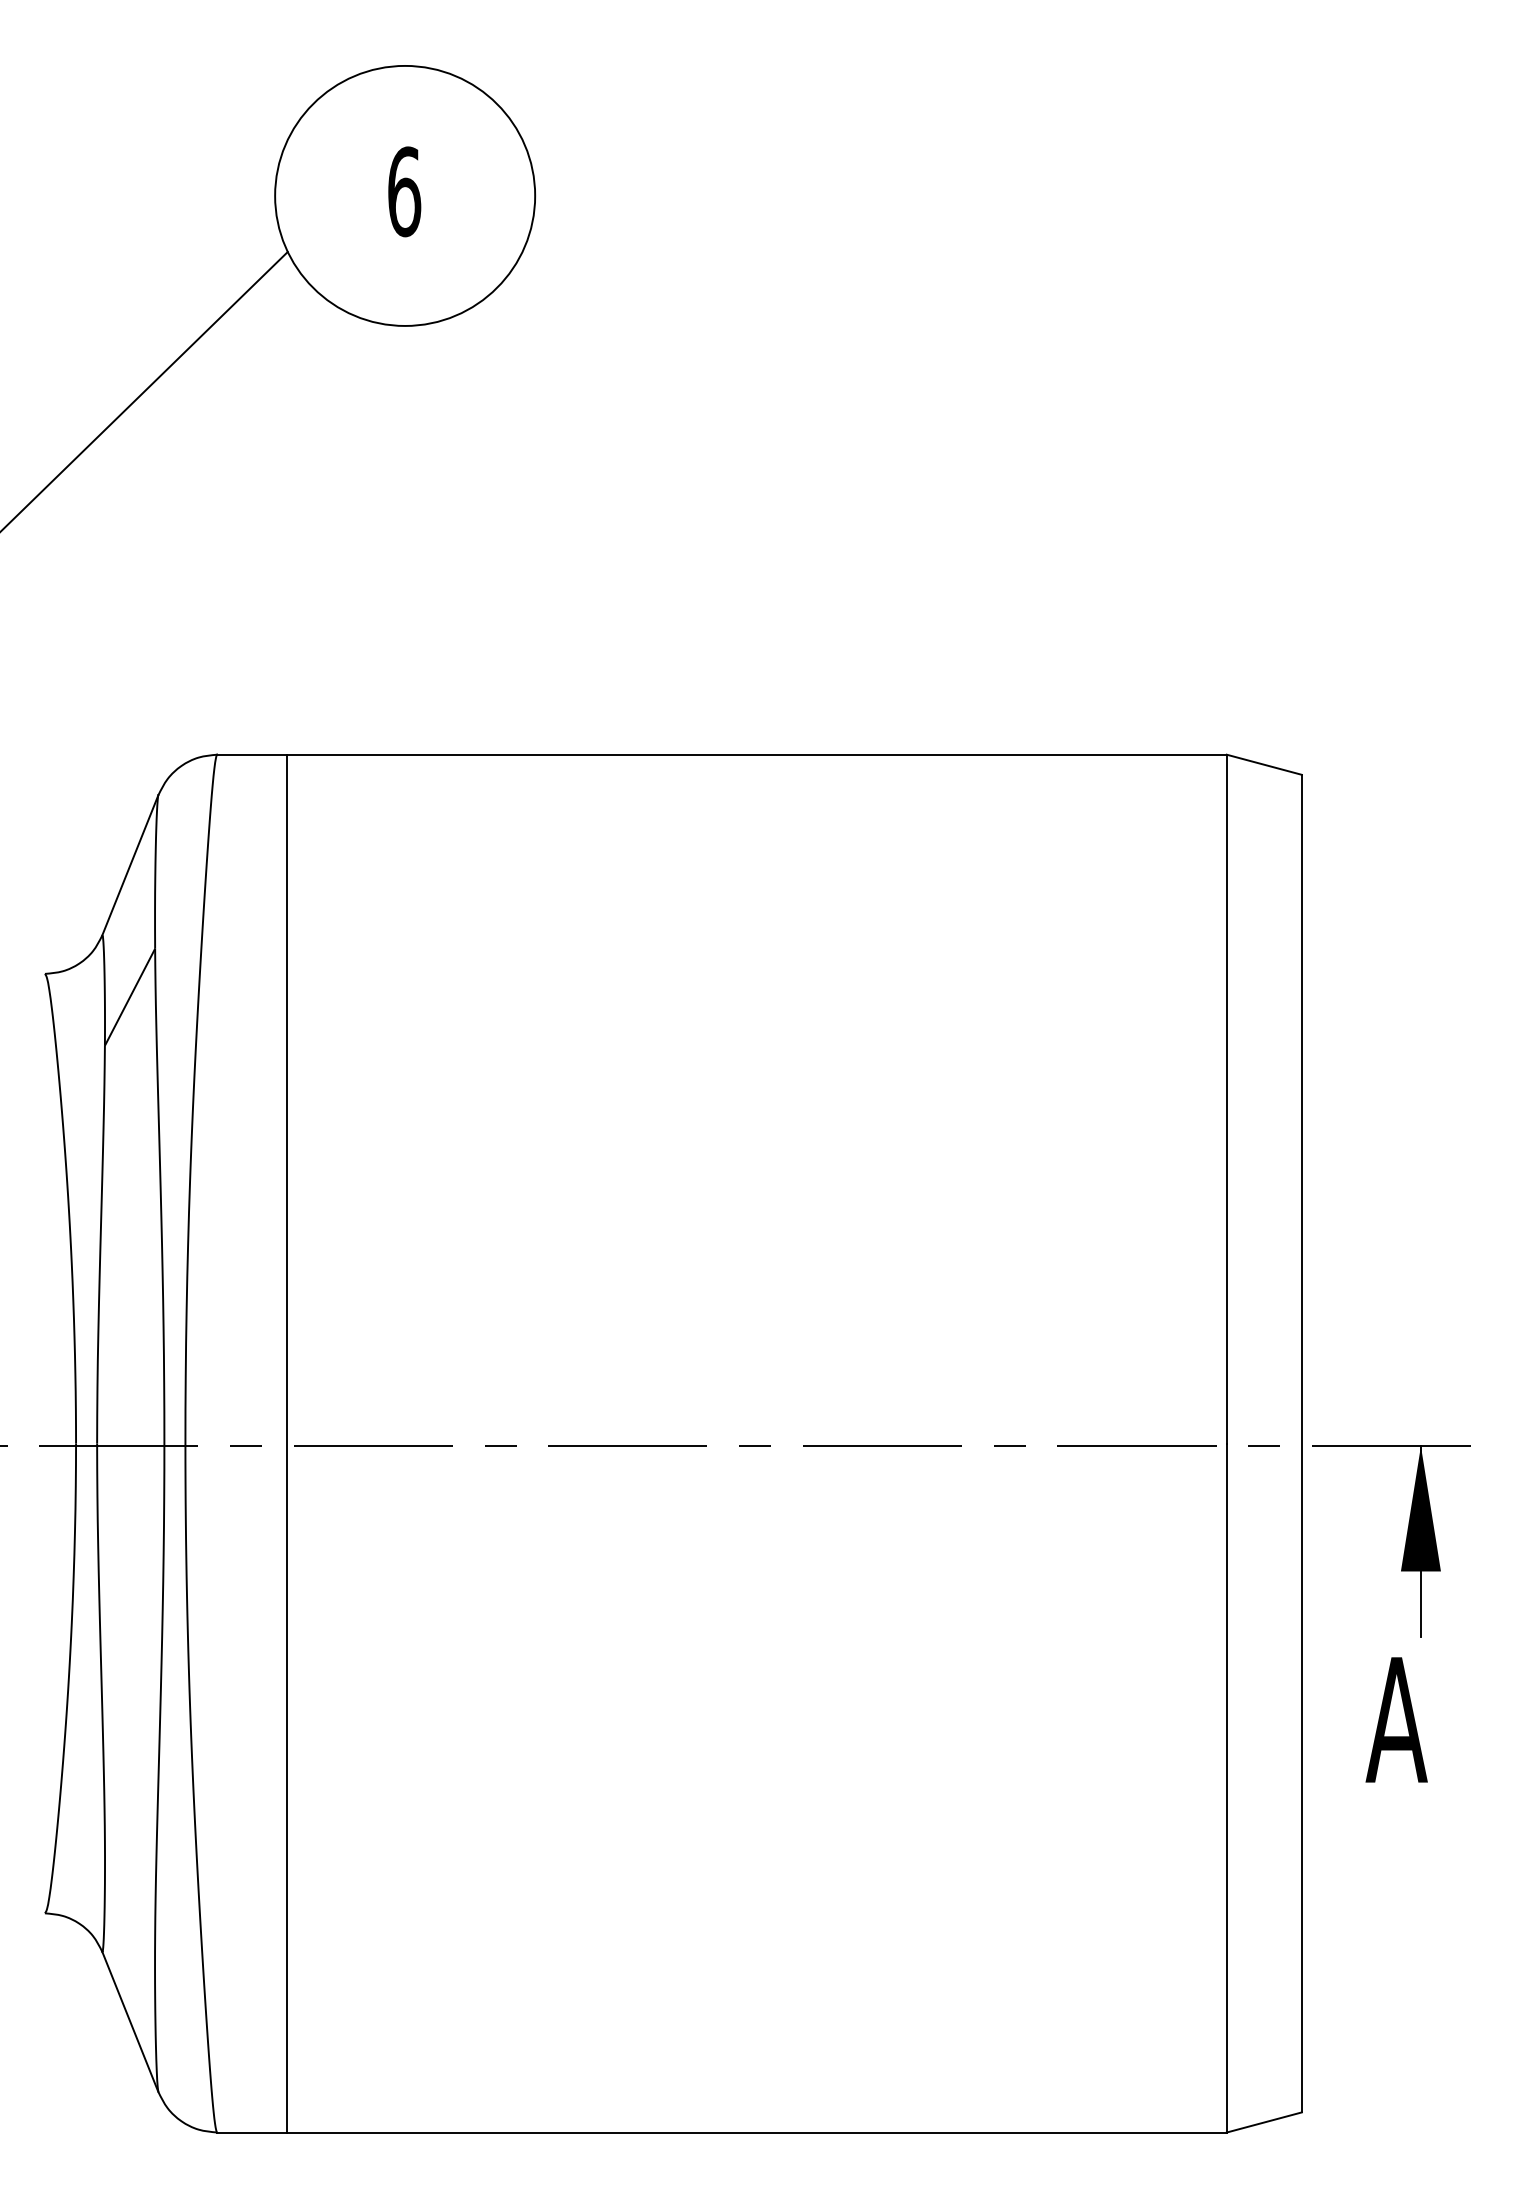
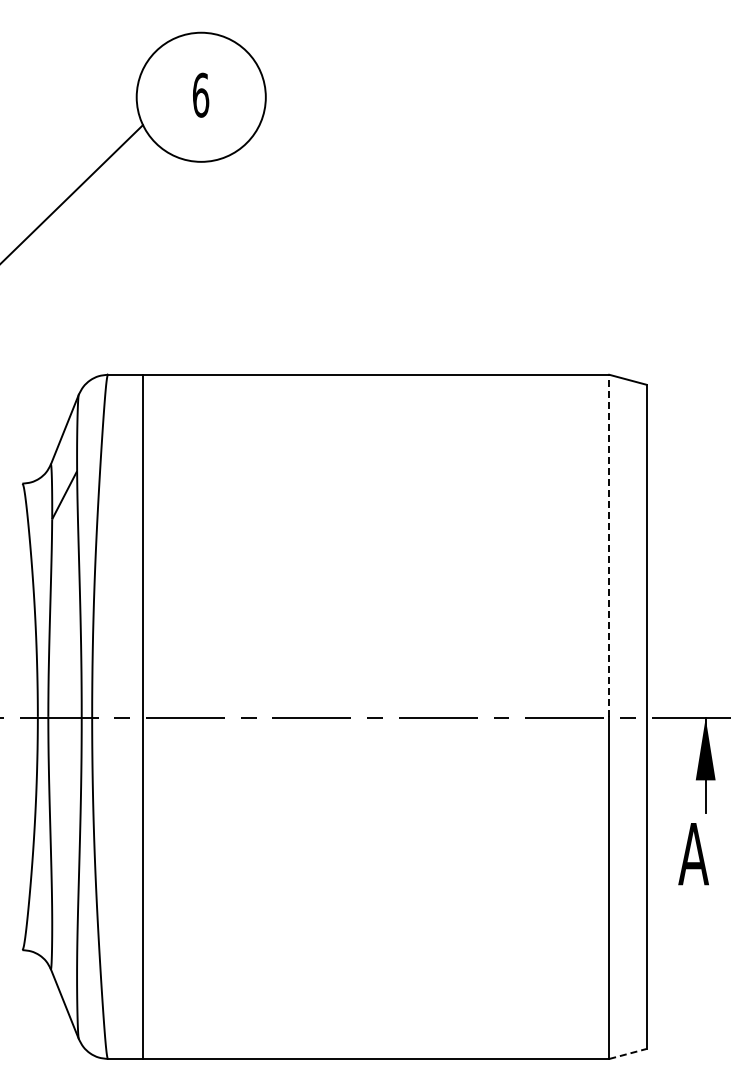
line: (1227, 1098) -> (609, 545), solid -> dashed
line: (1265, 2121) -> (628, 1053), solid -> dashed

